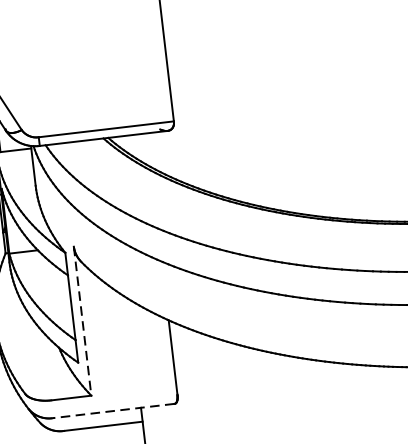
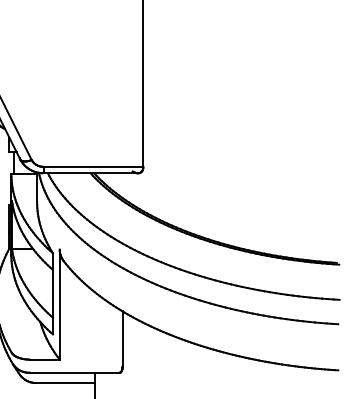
line: (82, 322) -> (59, 305), dashed -> solid
line: (113, 410) -> (74, 372), dashed -> solid

